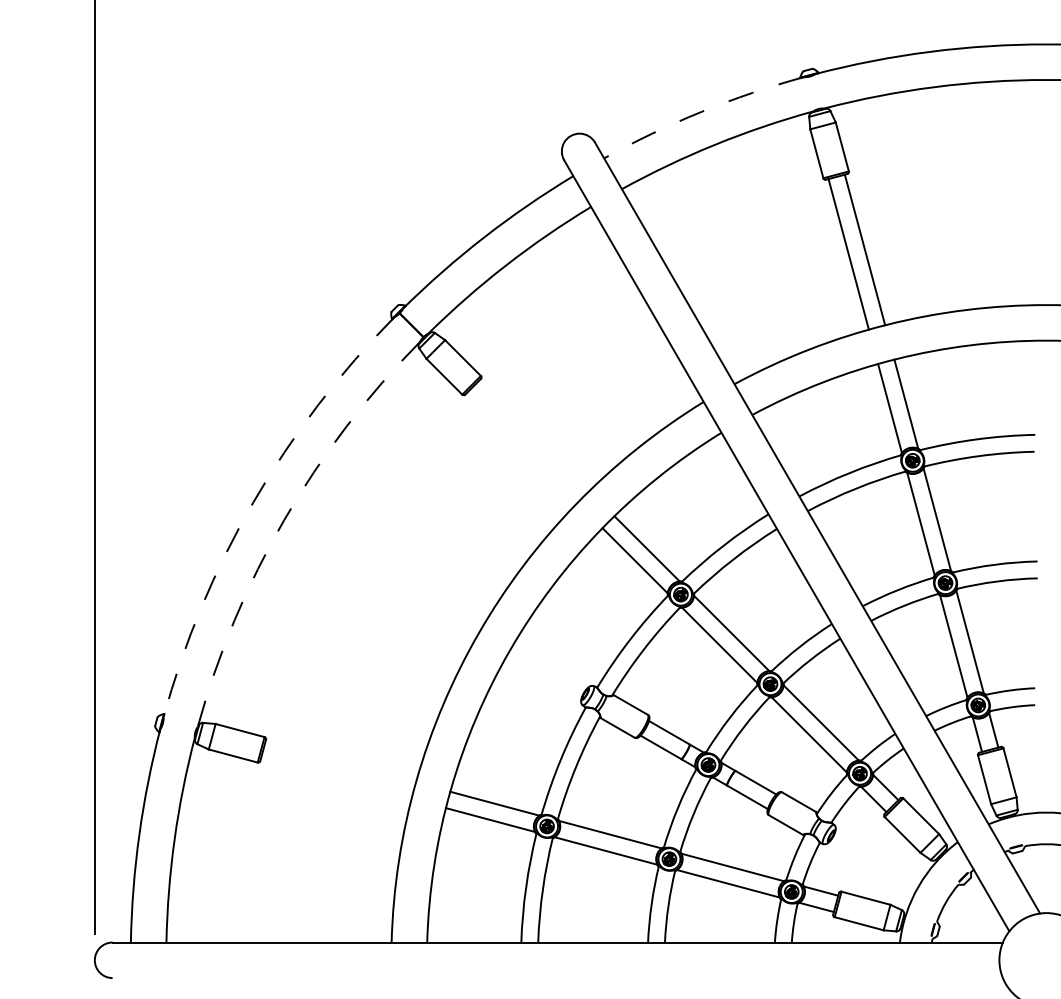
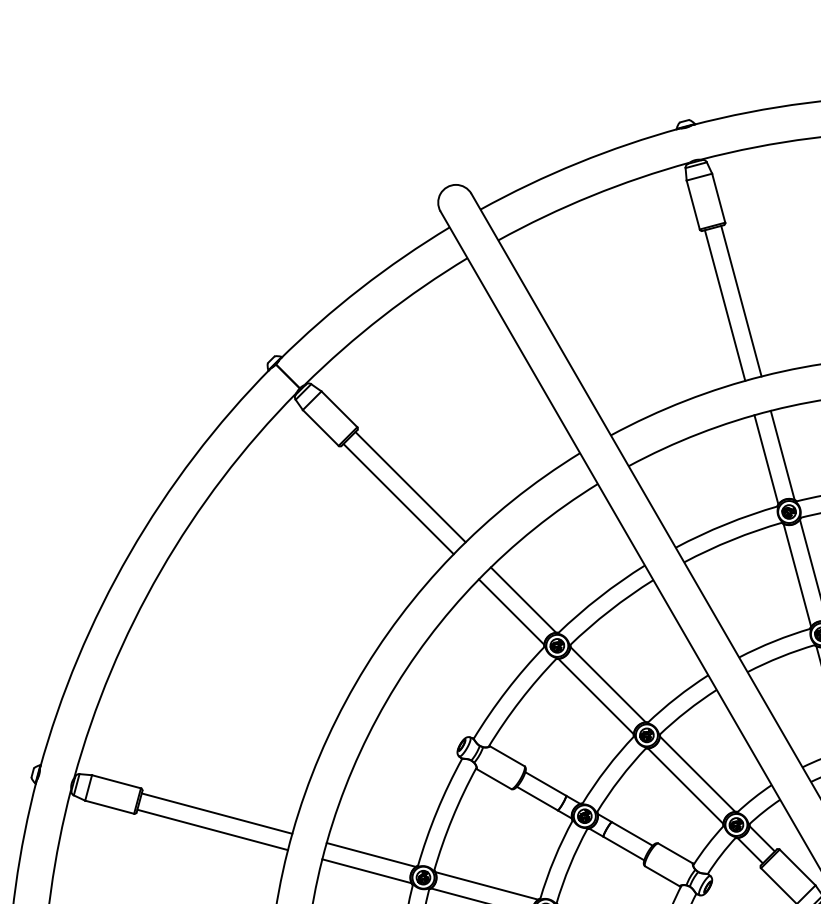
arc: (701, 111) -> (577, 162), dashed -> solid
line: (534, 435) -> (410, 486), added
line: (522, 447) -> (398, 498), added
arc: (253, 502) -> (129, 553), dashed -> solid
arc: (284, 520) -> (160, 571), dashed -> solid
line: (340, 762) -> (216, 813), added
line: (336, 778) -> (212, 829), added

